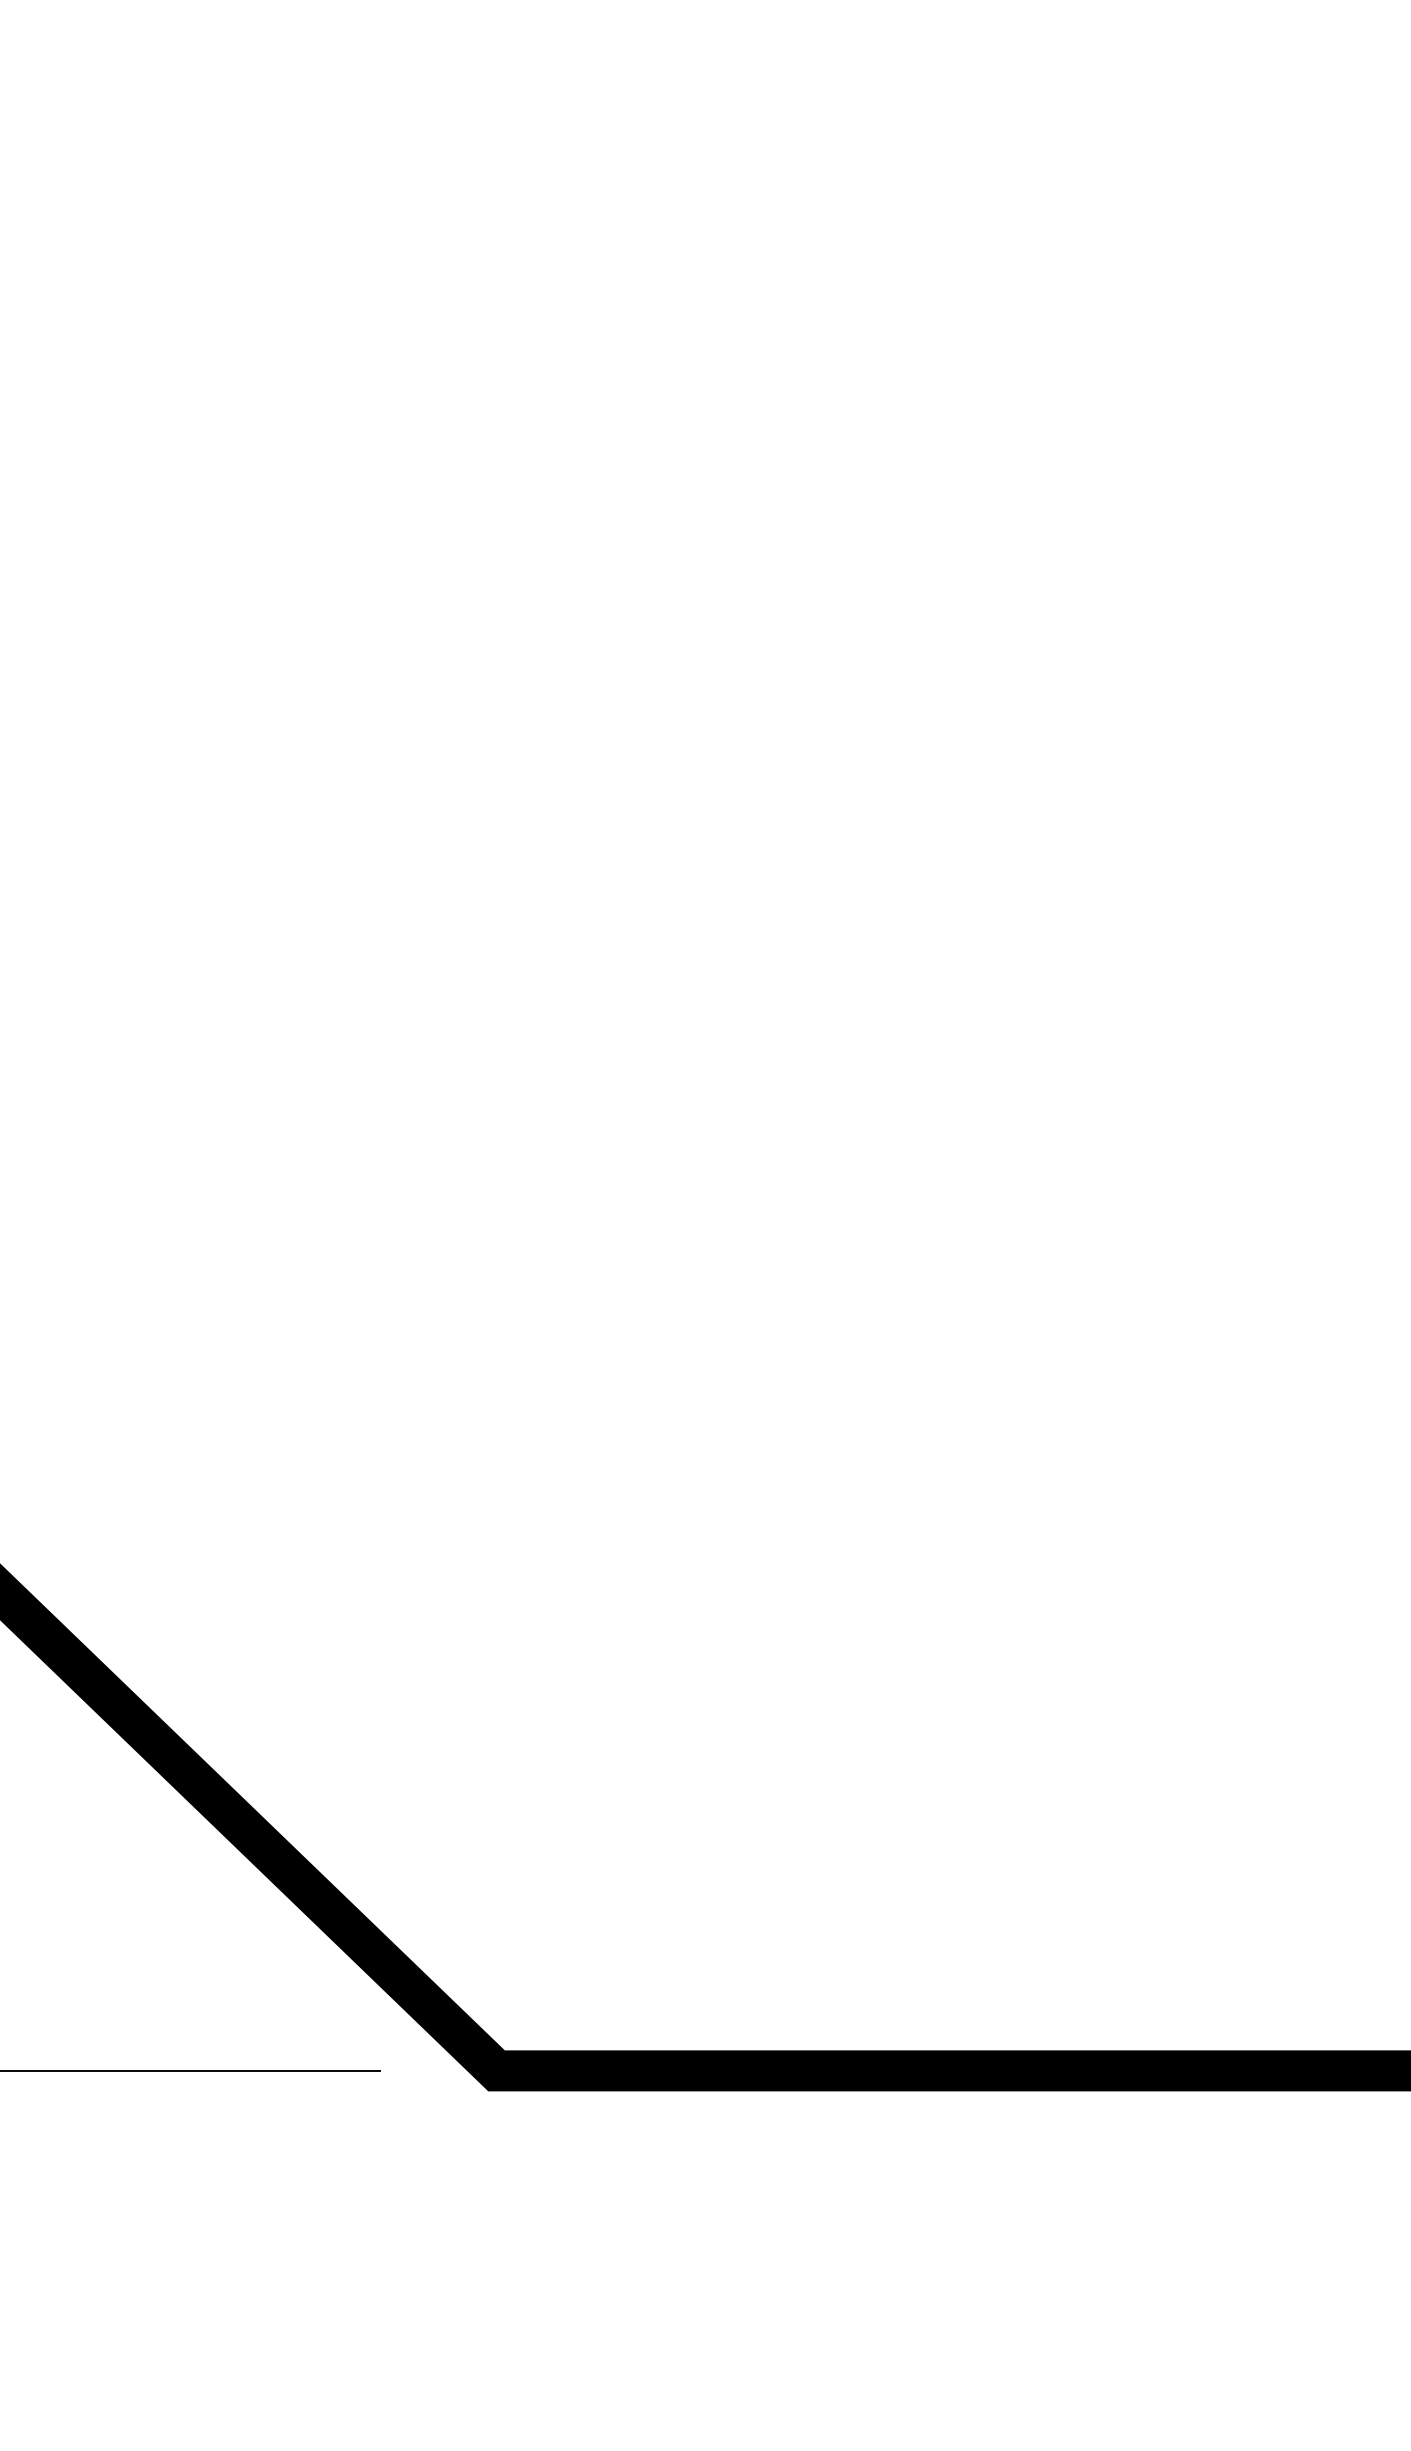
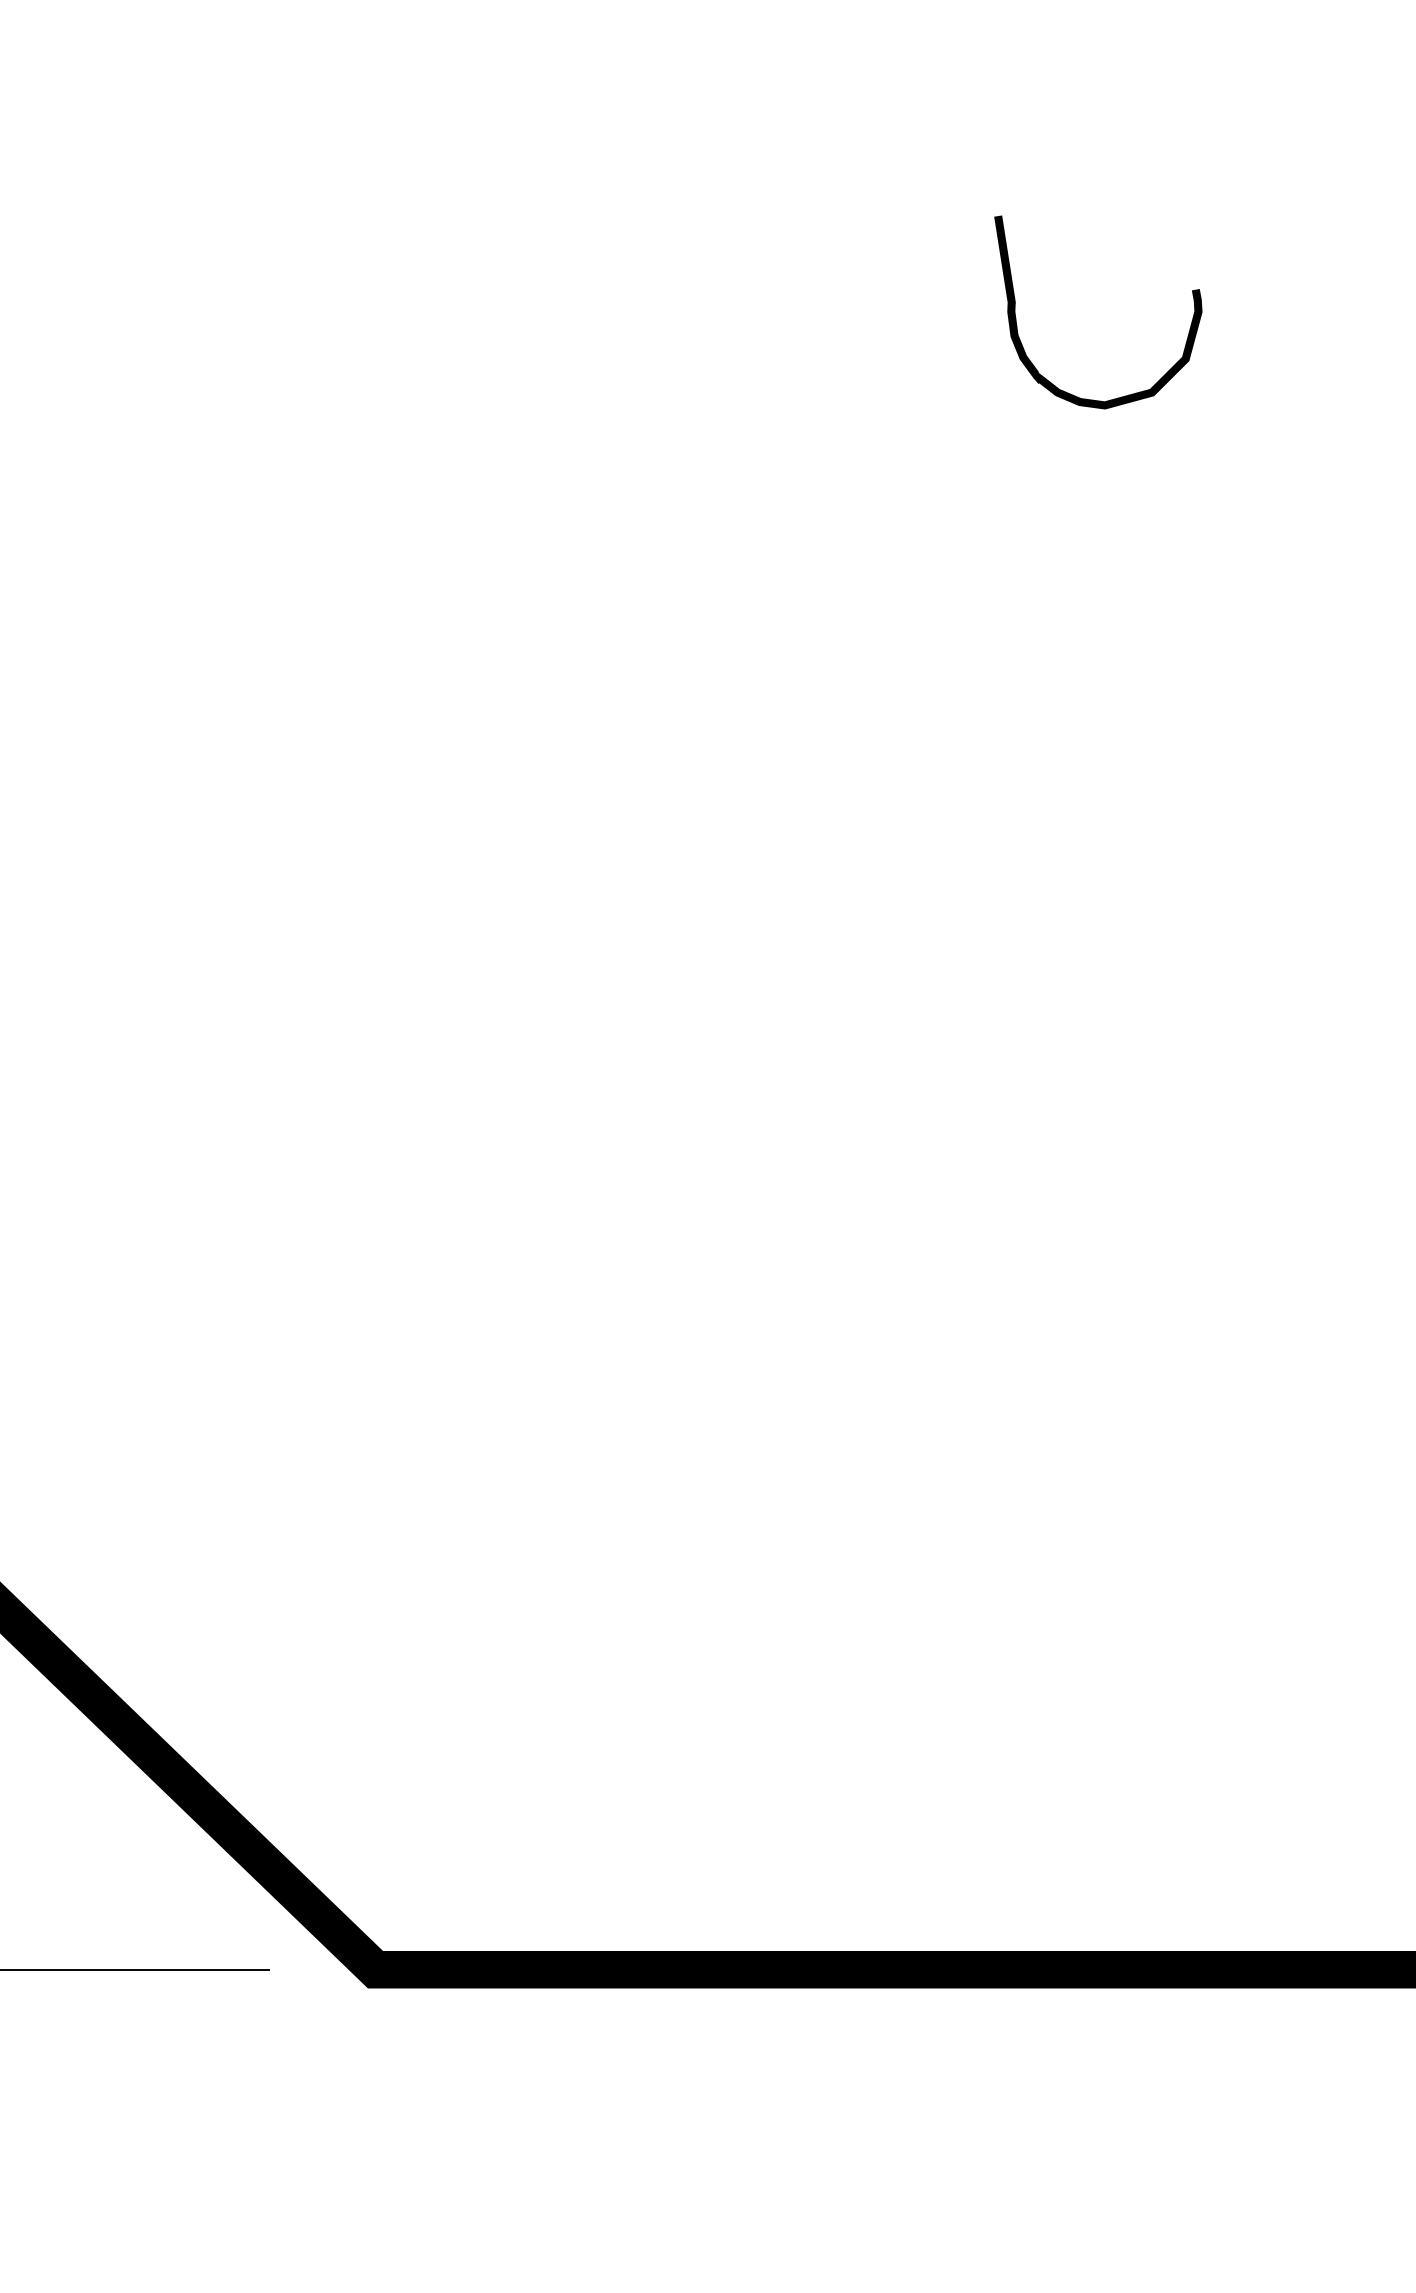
curve: (1198, 271) -> (1017, 325), added

